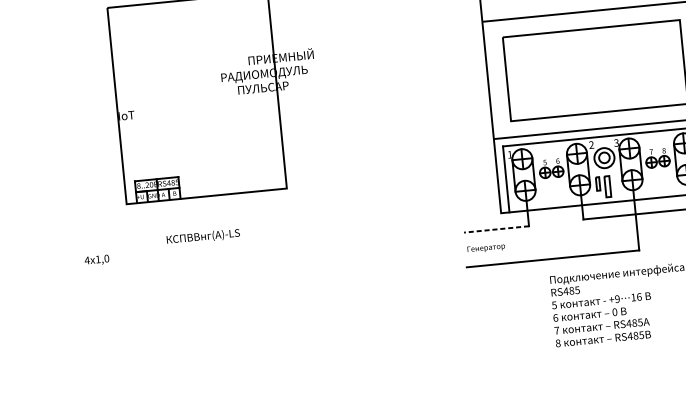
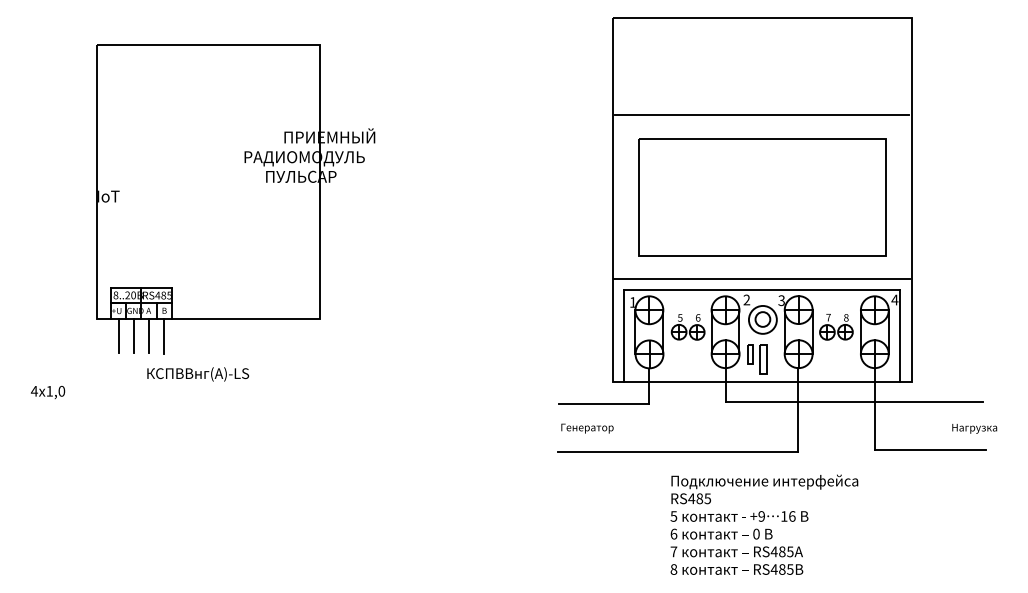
line: (165, 212) -> (149, 335), added
line: (176, 212) -> (164, 336), added
line: (155, 213) -> (134, 335), added
line: (143, 214) -> (118, 335), added
line: (496, 229) -> (603, 403), dashed -> solid

